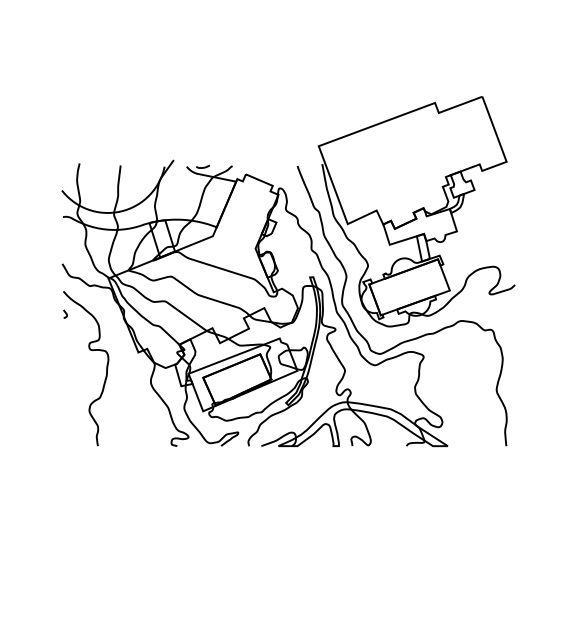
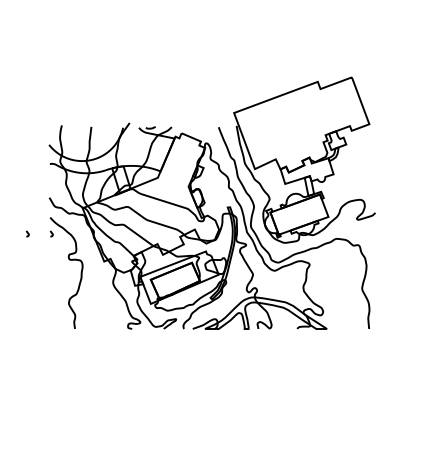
curve: (31, 313) -> (27, 233), added

